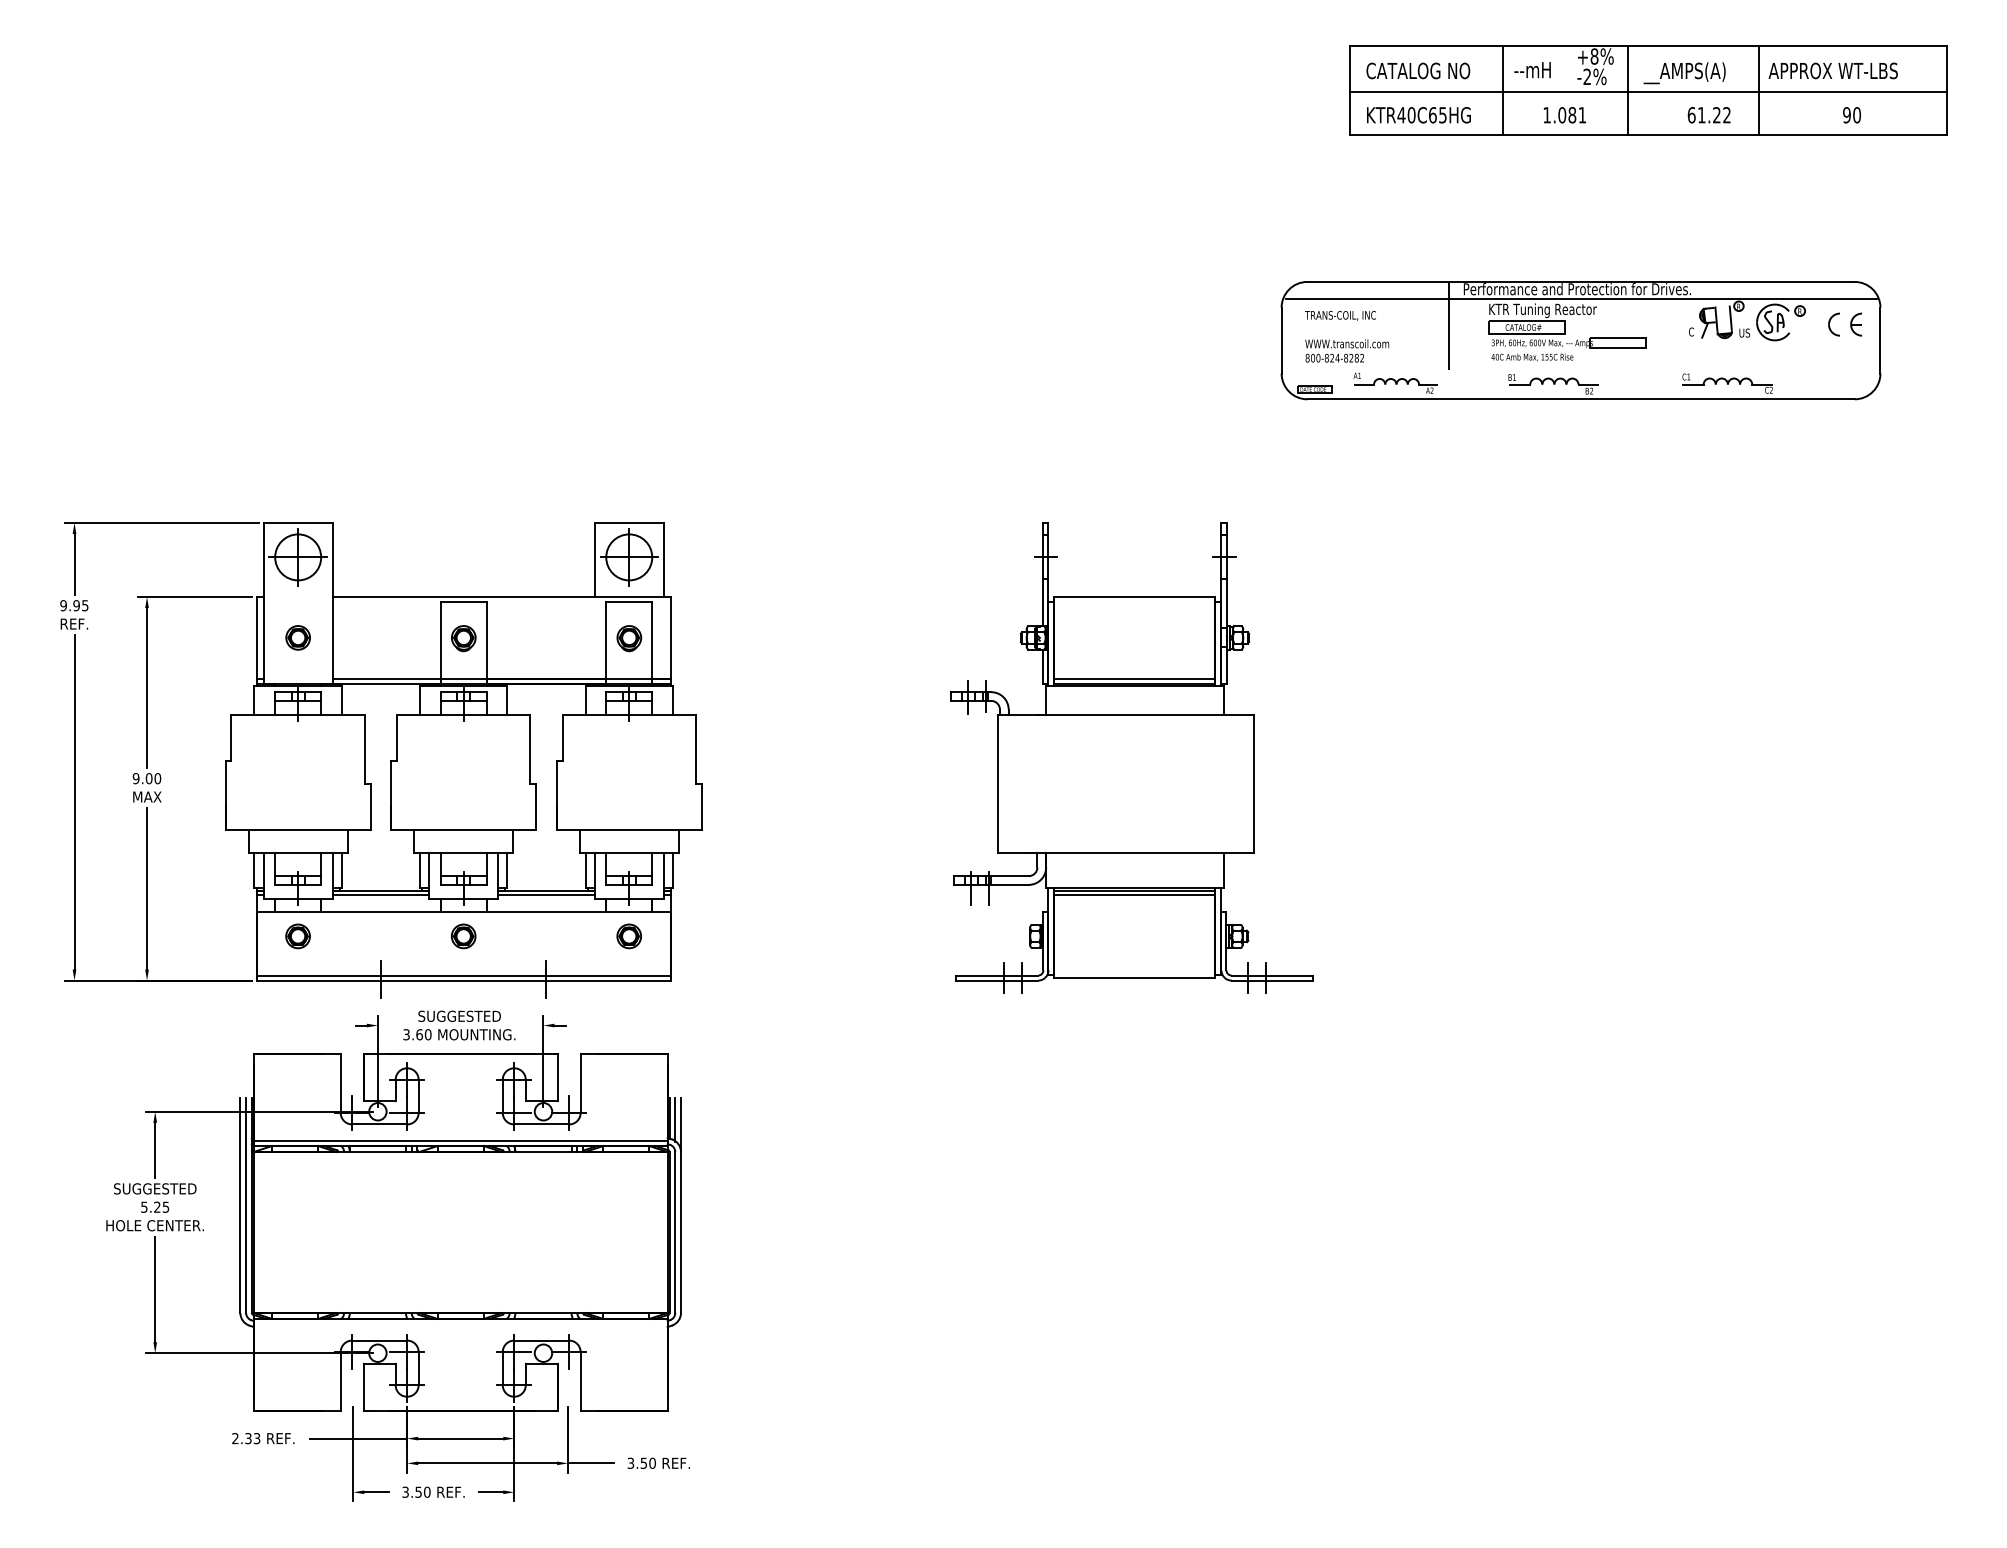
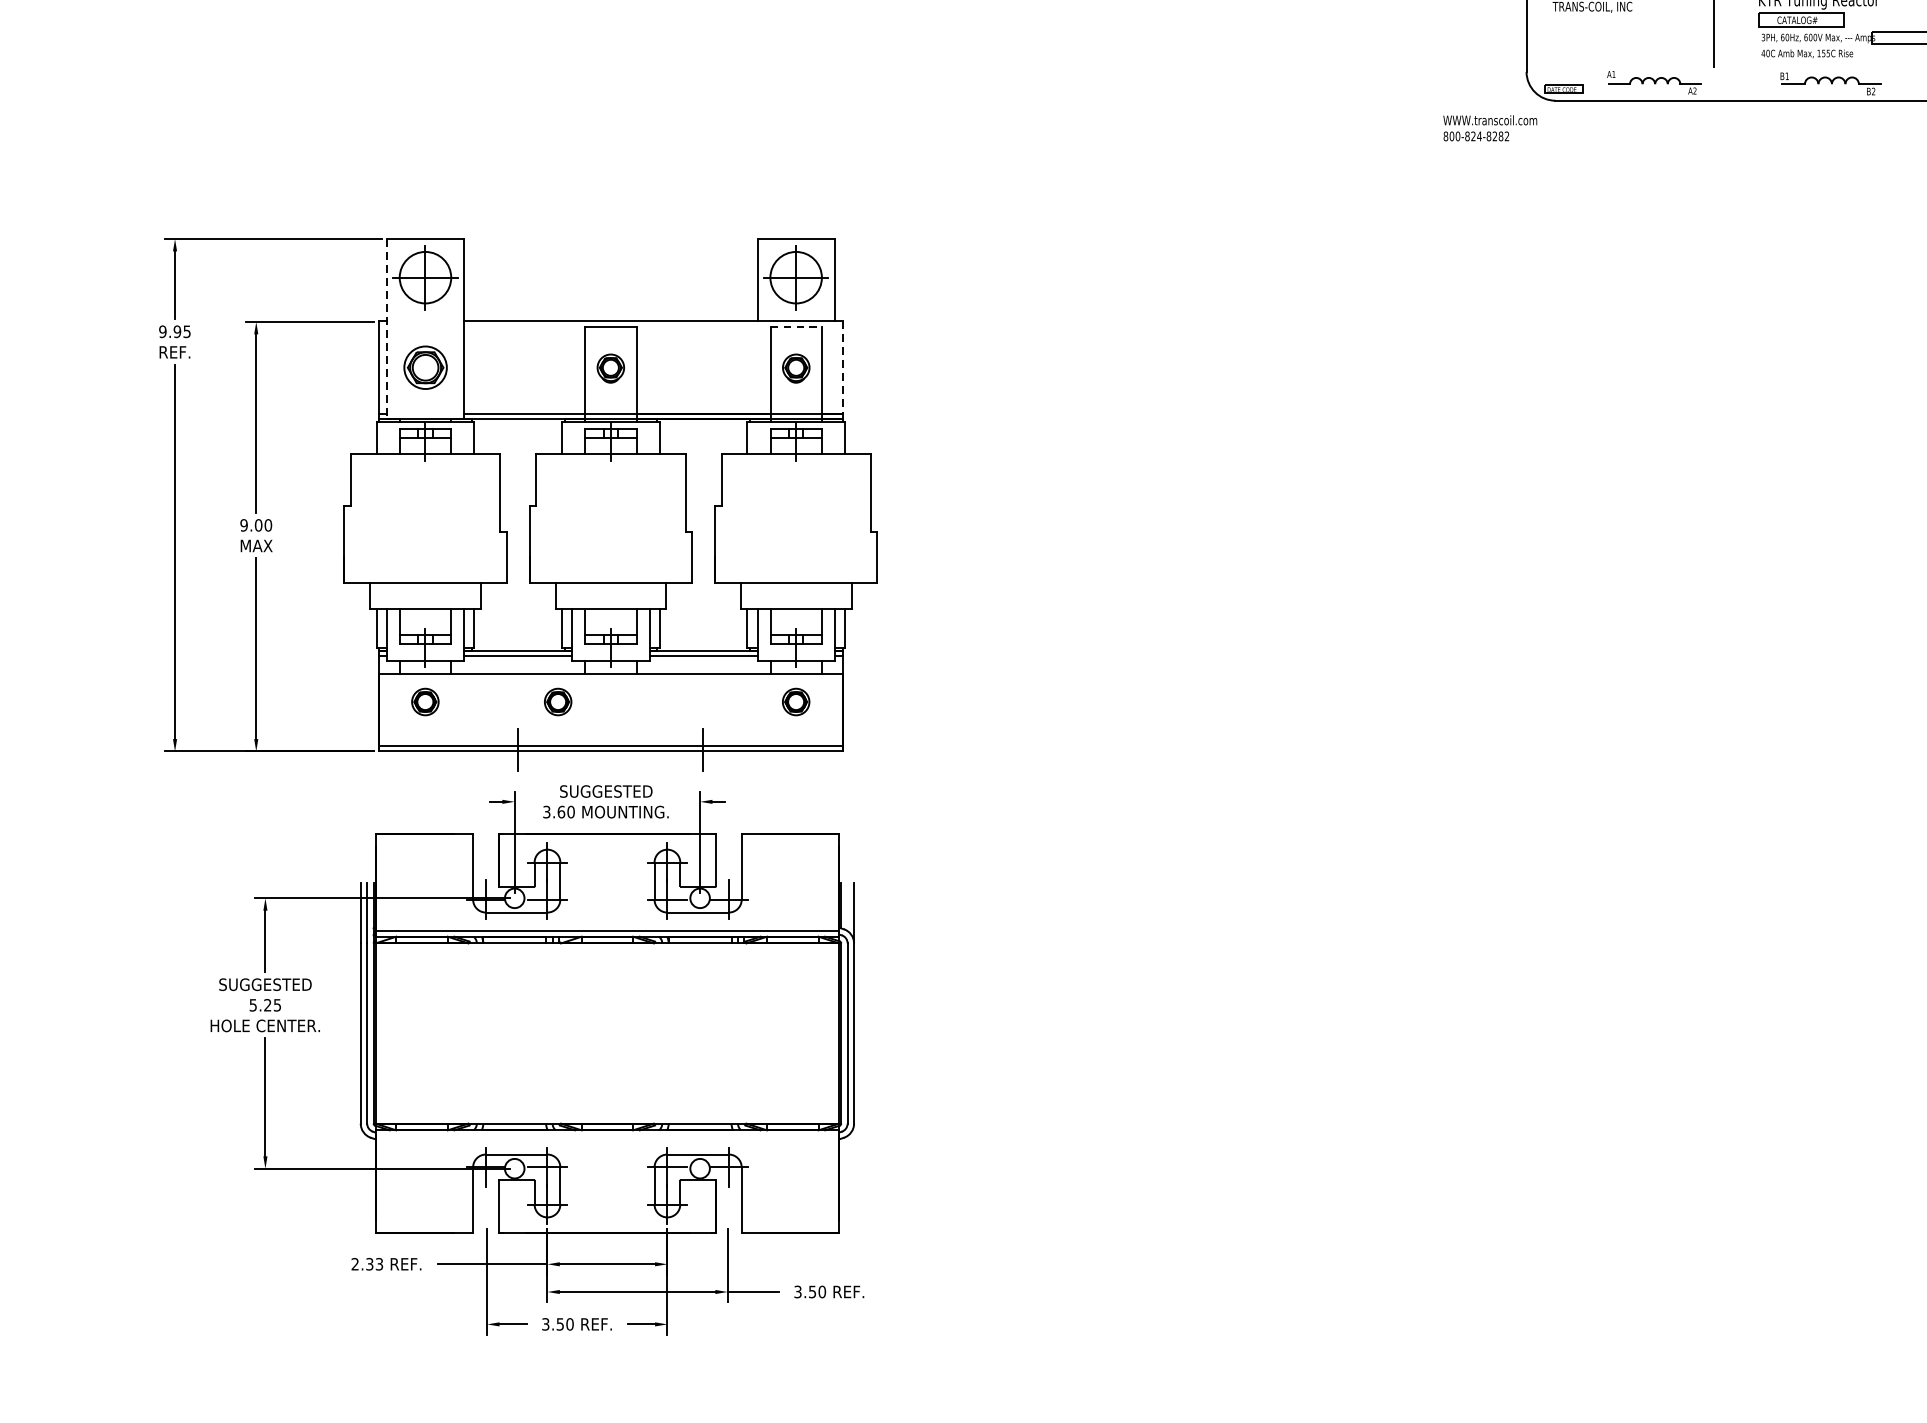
text: (1347, 350) -> (1490, 127), moved
line: (629, 601) -> (796, 327), solid -> dashed
line: (263, 603) -> (386, 329), solid -> dashed
part: (297, 637) -> (424, 367), size x1.6
line: (670, 640) -> (842, 370), solid -> dashed
part: (1131, 757) -> (1358, 501), removed
part: (463, 936) -> (557, 702), moved
line: (675, 1119) -> (847, 907), removed

